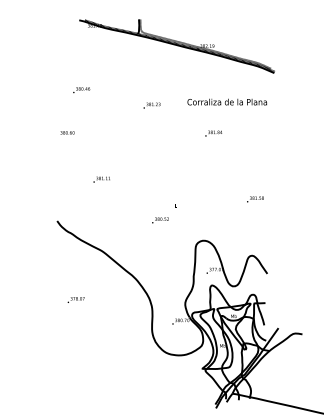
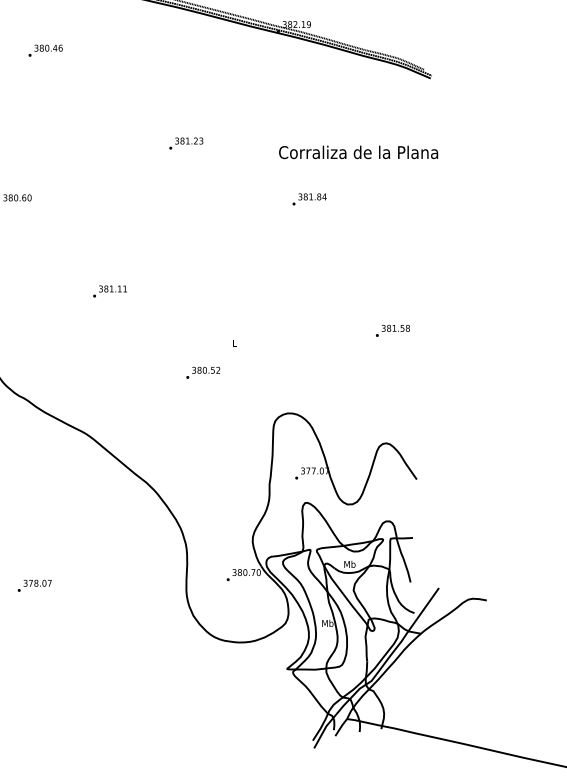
text: (81, 90) -> (45, 51), moved
text: (226, 101) -> (357, 151), moved
text: (101, 179) -> (109, 291), moved
text: (75, 299) -> (33, 584), moved

